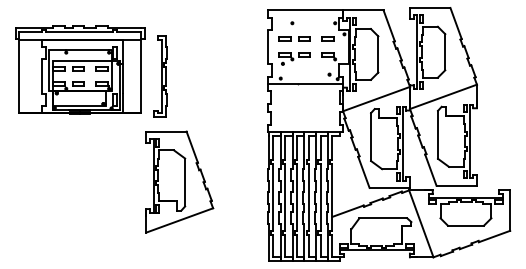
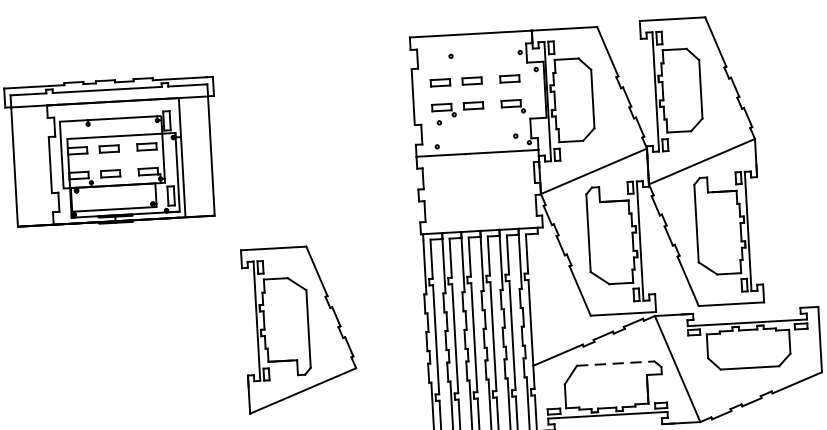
part: (160, 76) -> (242, 154), removed
part: (179, 181) -> (299, 327), moved
line: (383, 218) -> (615, 363), solid -> dashed

